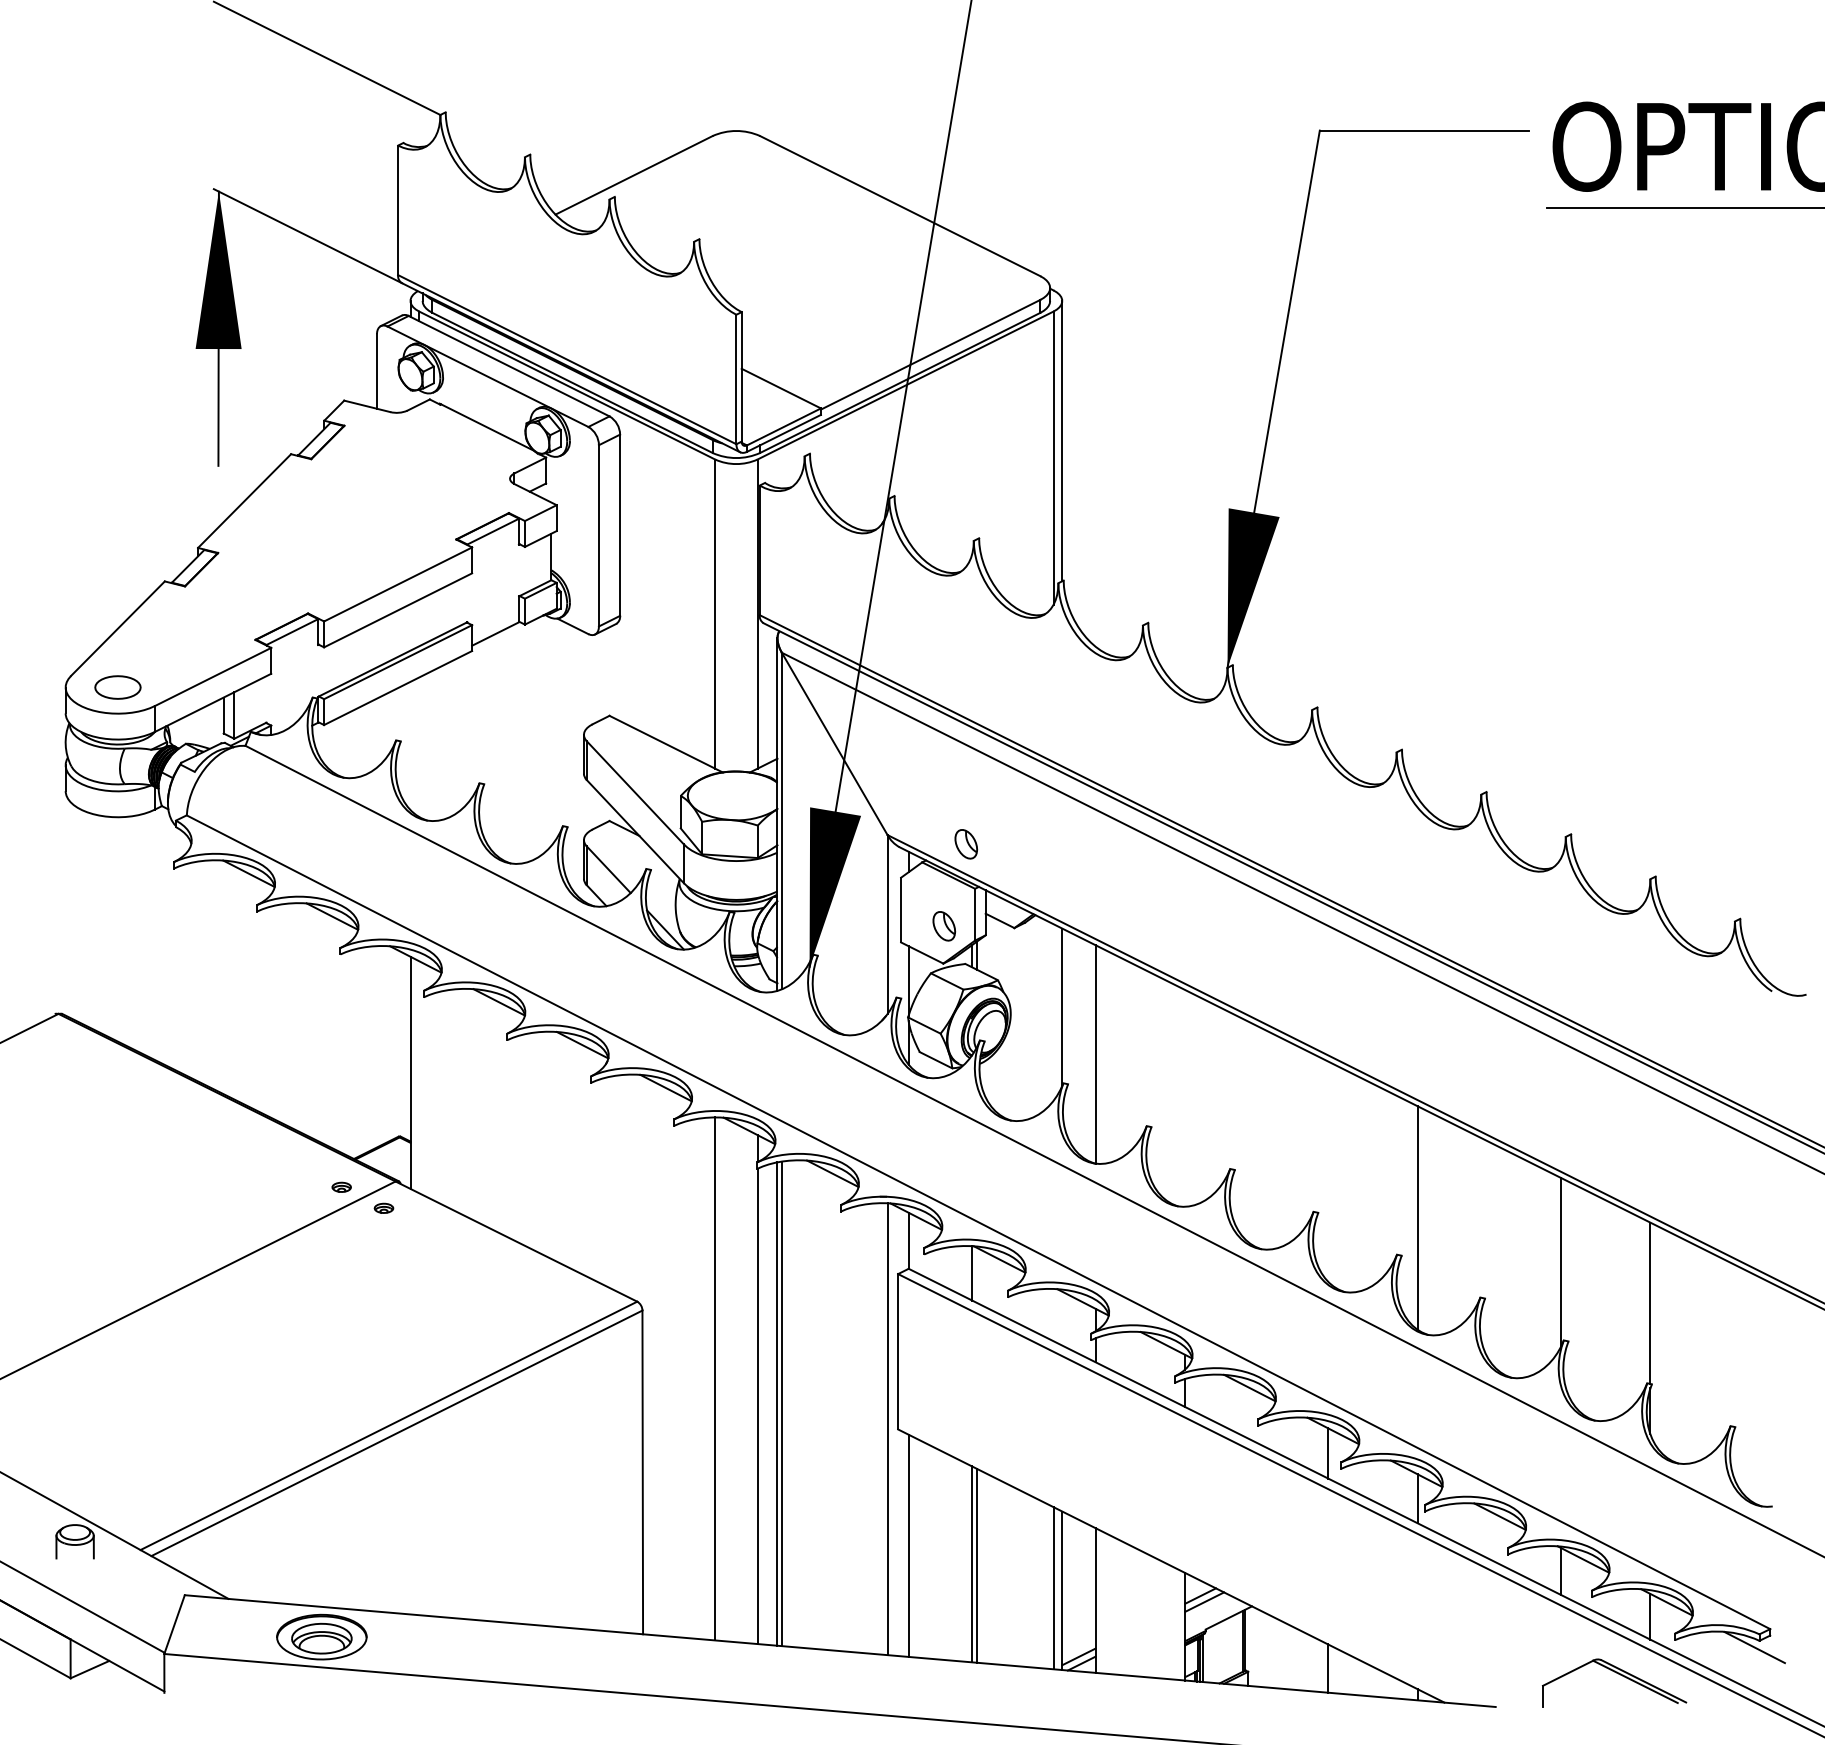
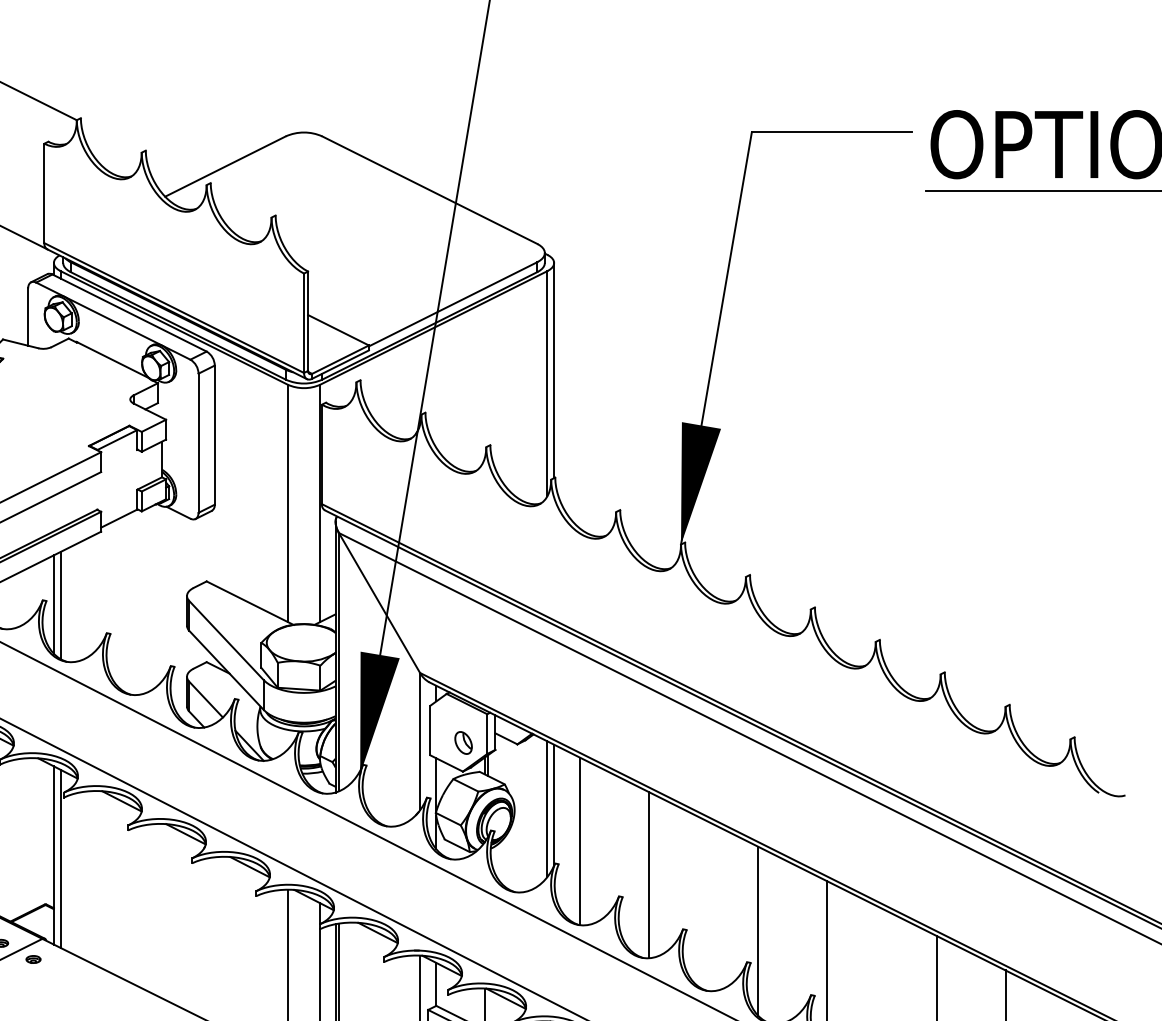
line: (410, 745) -> (53, 604), added
line: (419, 747) -> (60, 605), added
part: (966, 844) -> (480, 680), removed
line: (1053, 1012) -> (547, 809), added
line: (419, 1077) -> (60, 859), added
line: (1185, 1098) -> (648, 875), added
line: (1328, 1171) -> (758, 931), added

